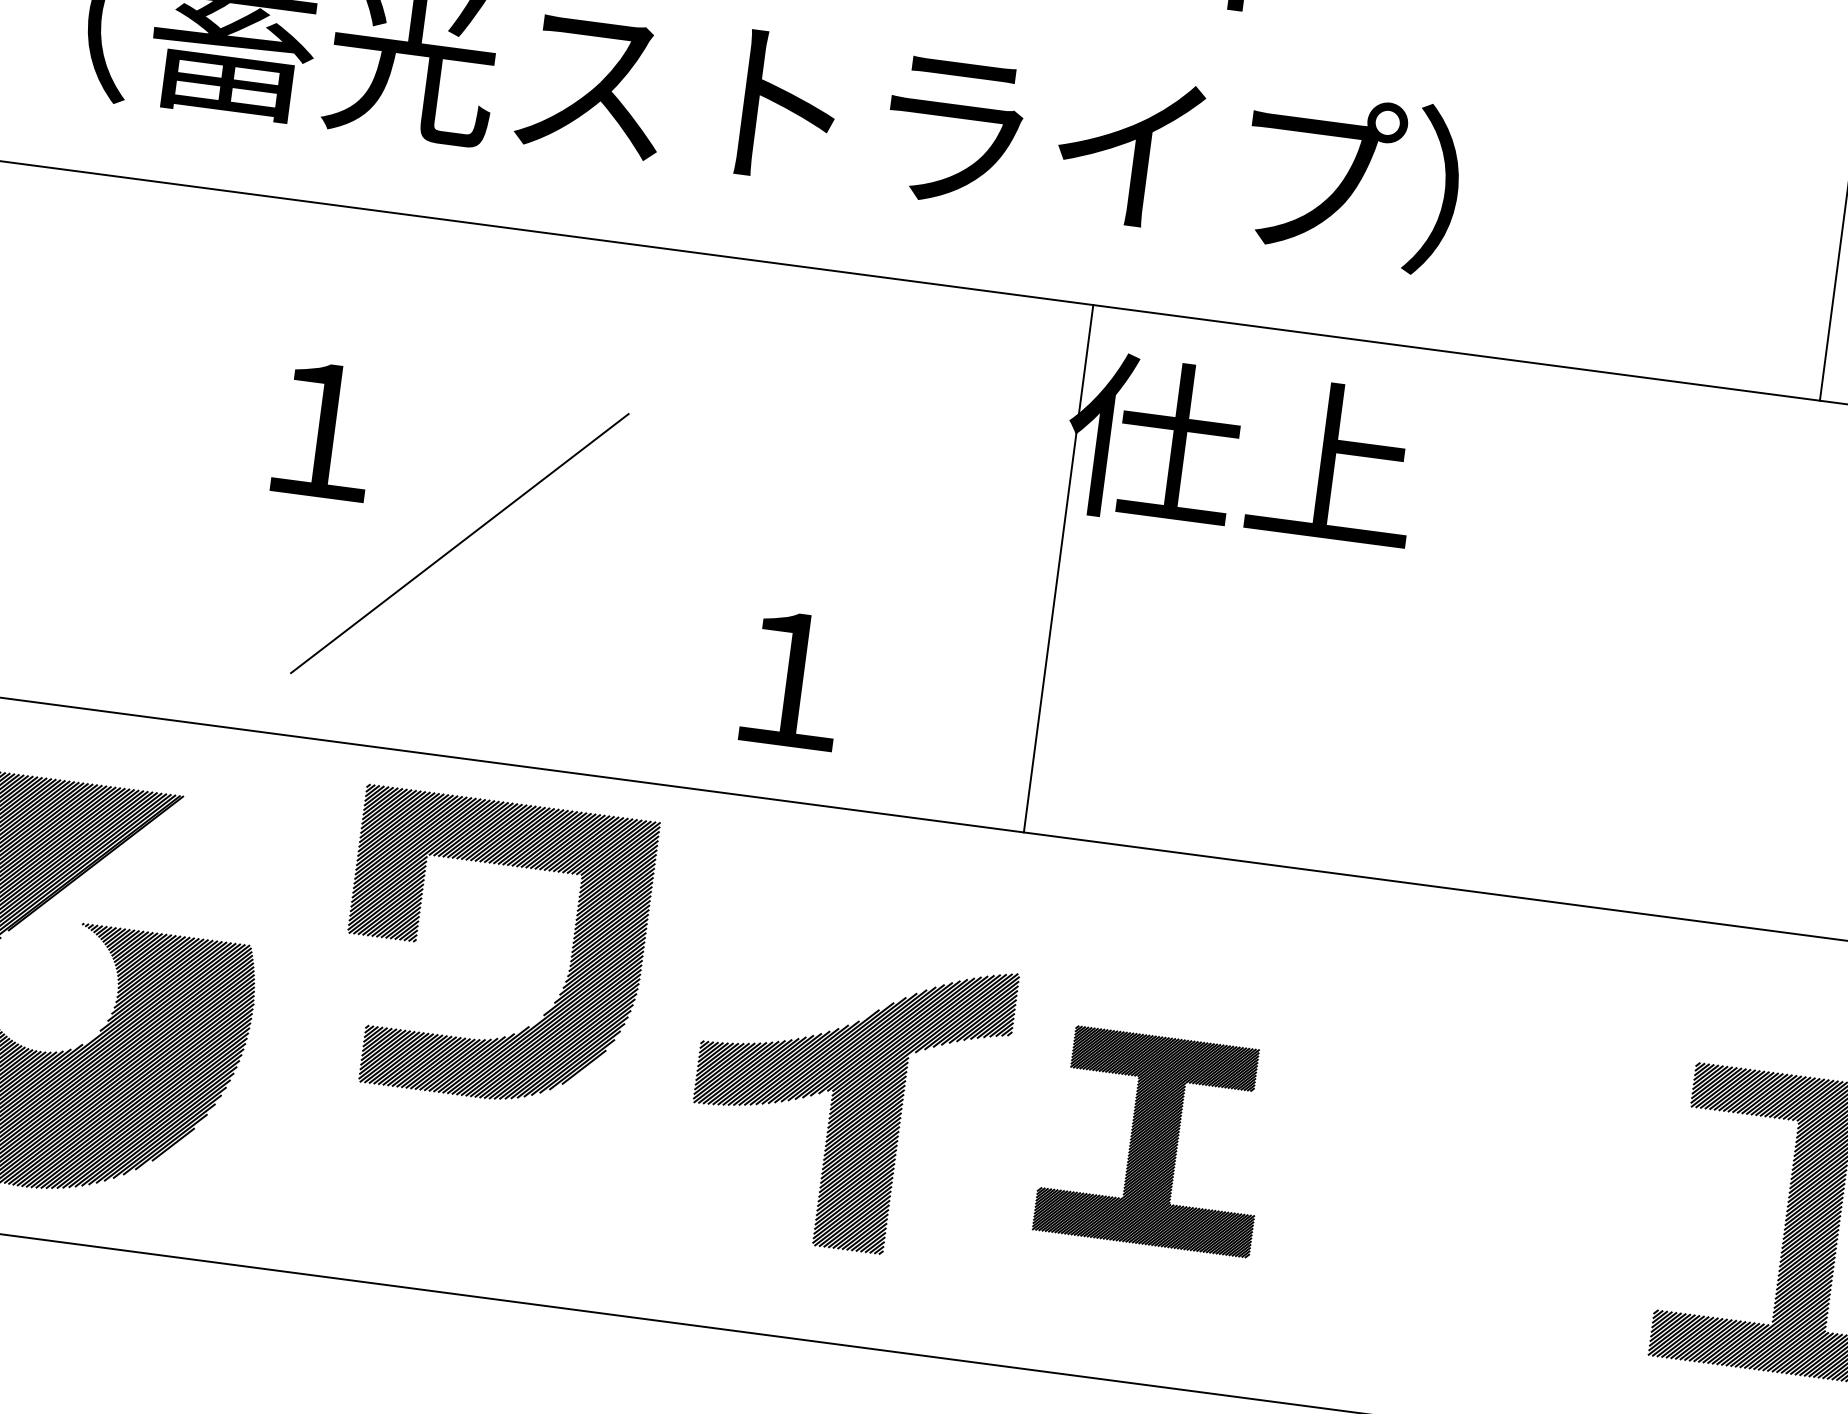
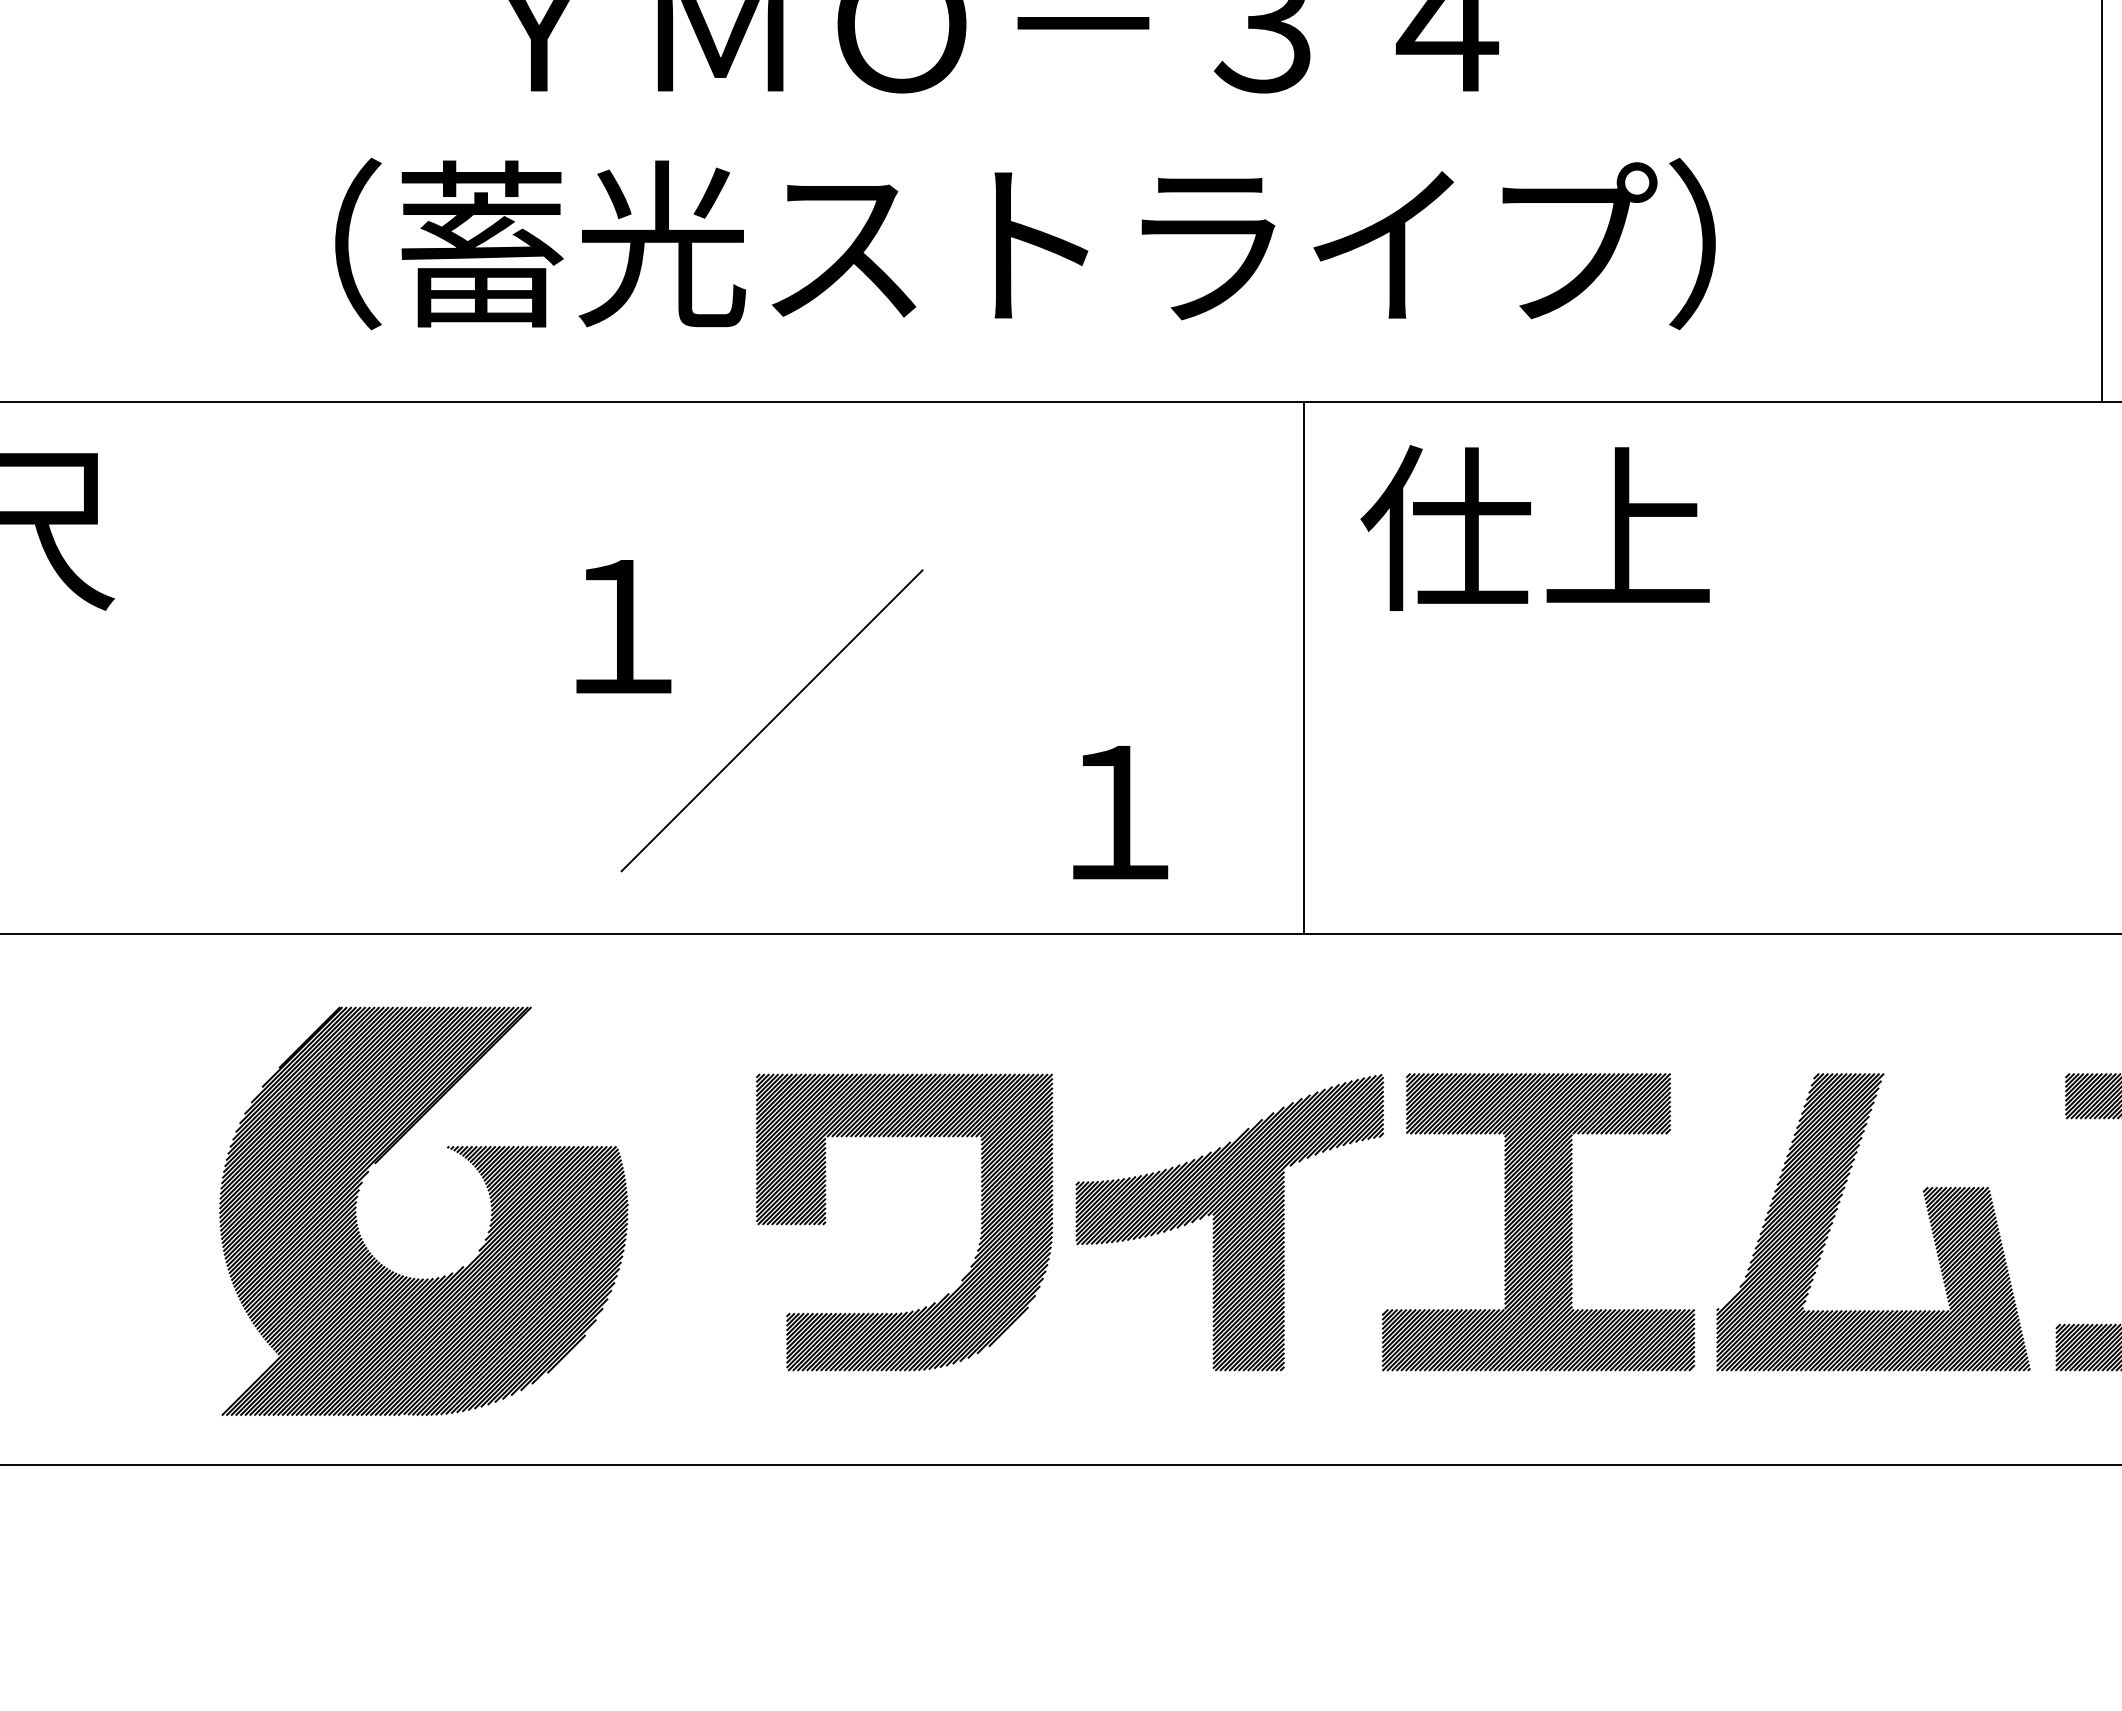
line: (1058, 568) -> (1303, 667), moved
part: (568, 970) -> (980, 1232), moved
part: (1154, 1141) -> (1538, 1222), size x1.43
part: (1452, 1167) -> (1837, 1209), added

